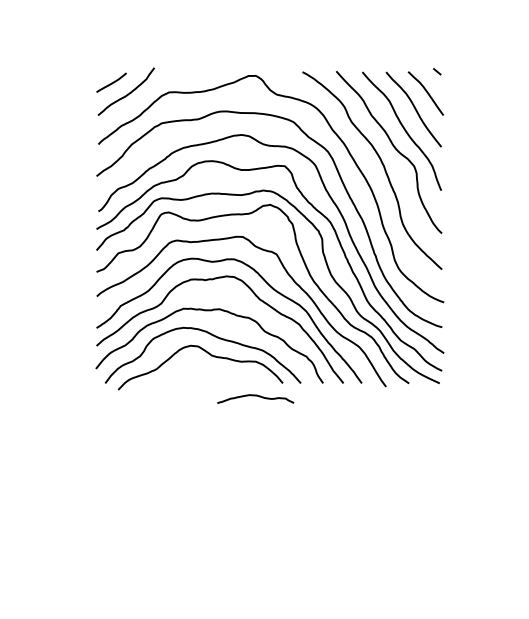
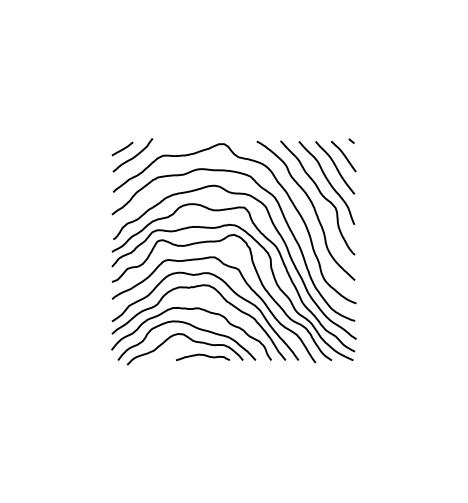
curve: (255, 396) -> (202, 355), moved

